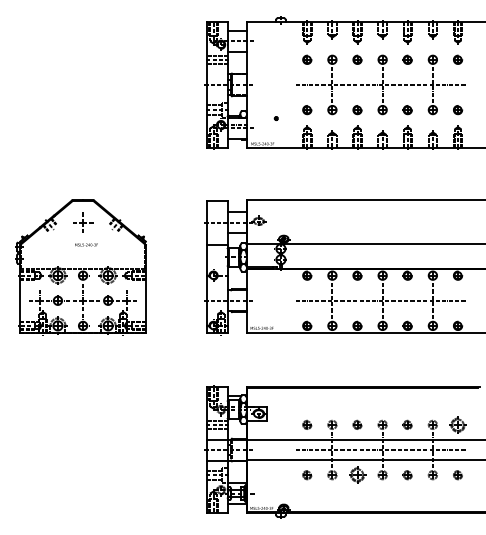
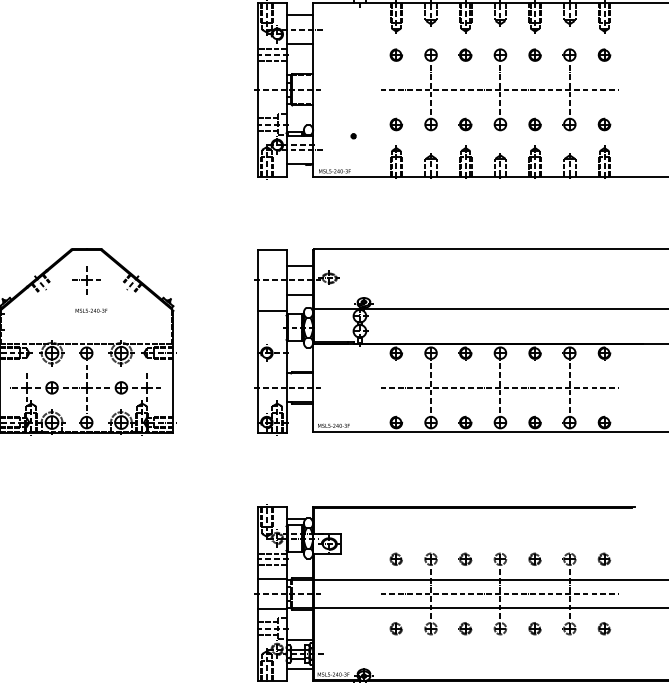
part: (457, 424) -> (603, 558), size x0.62
part: (357, 475) -> (465, 629), size x0.62

